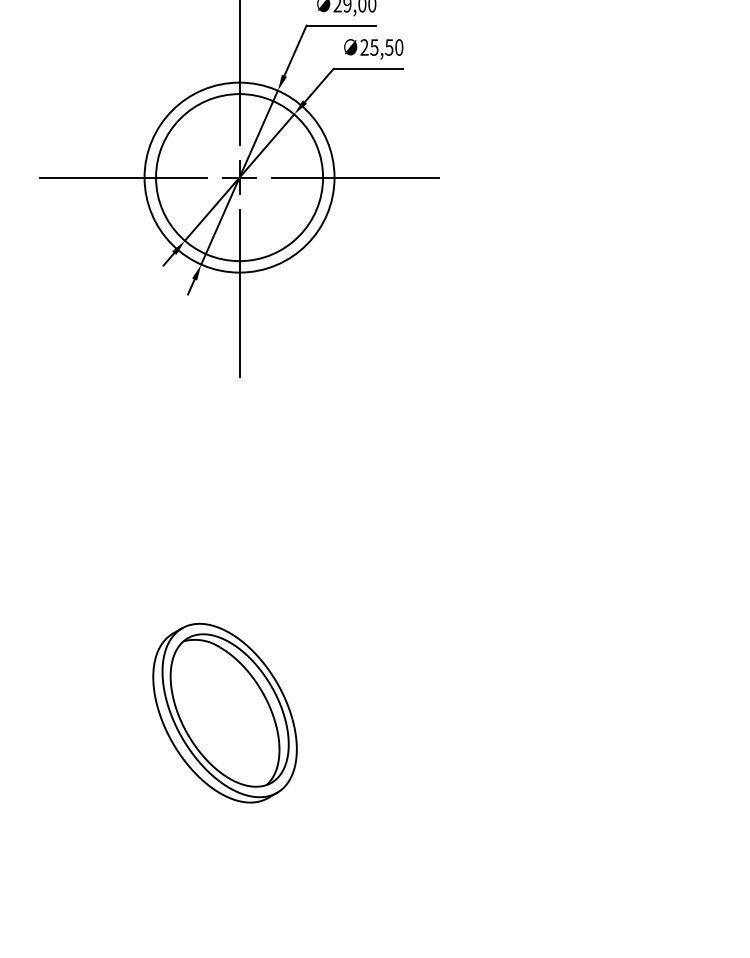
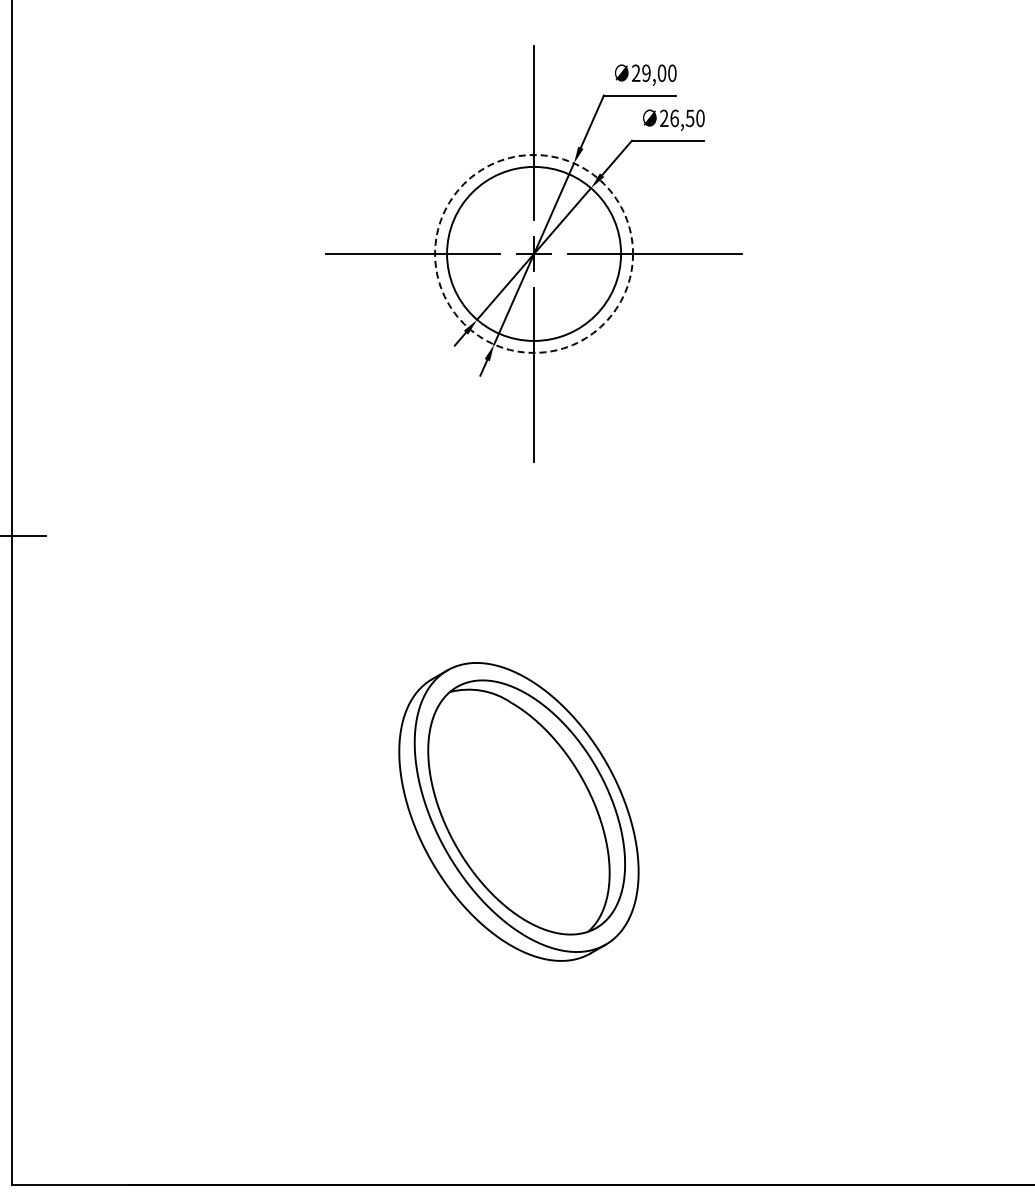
text: (374, 47) -> (674, 118), 25,50 -> 26,50
circle: (239, 177) -> (534, 253), solid -> dashed
part: (224, 712) -> (518, 811), size x1.6

